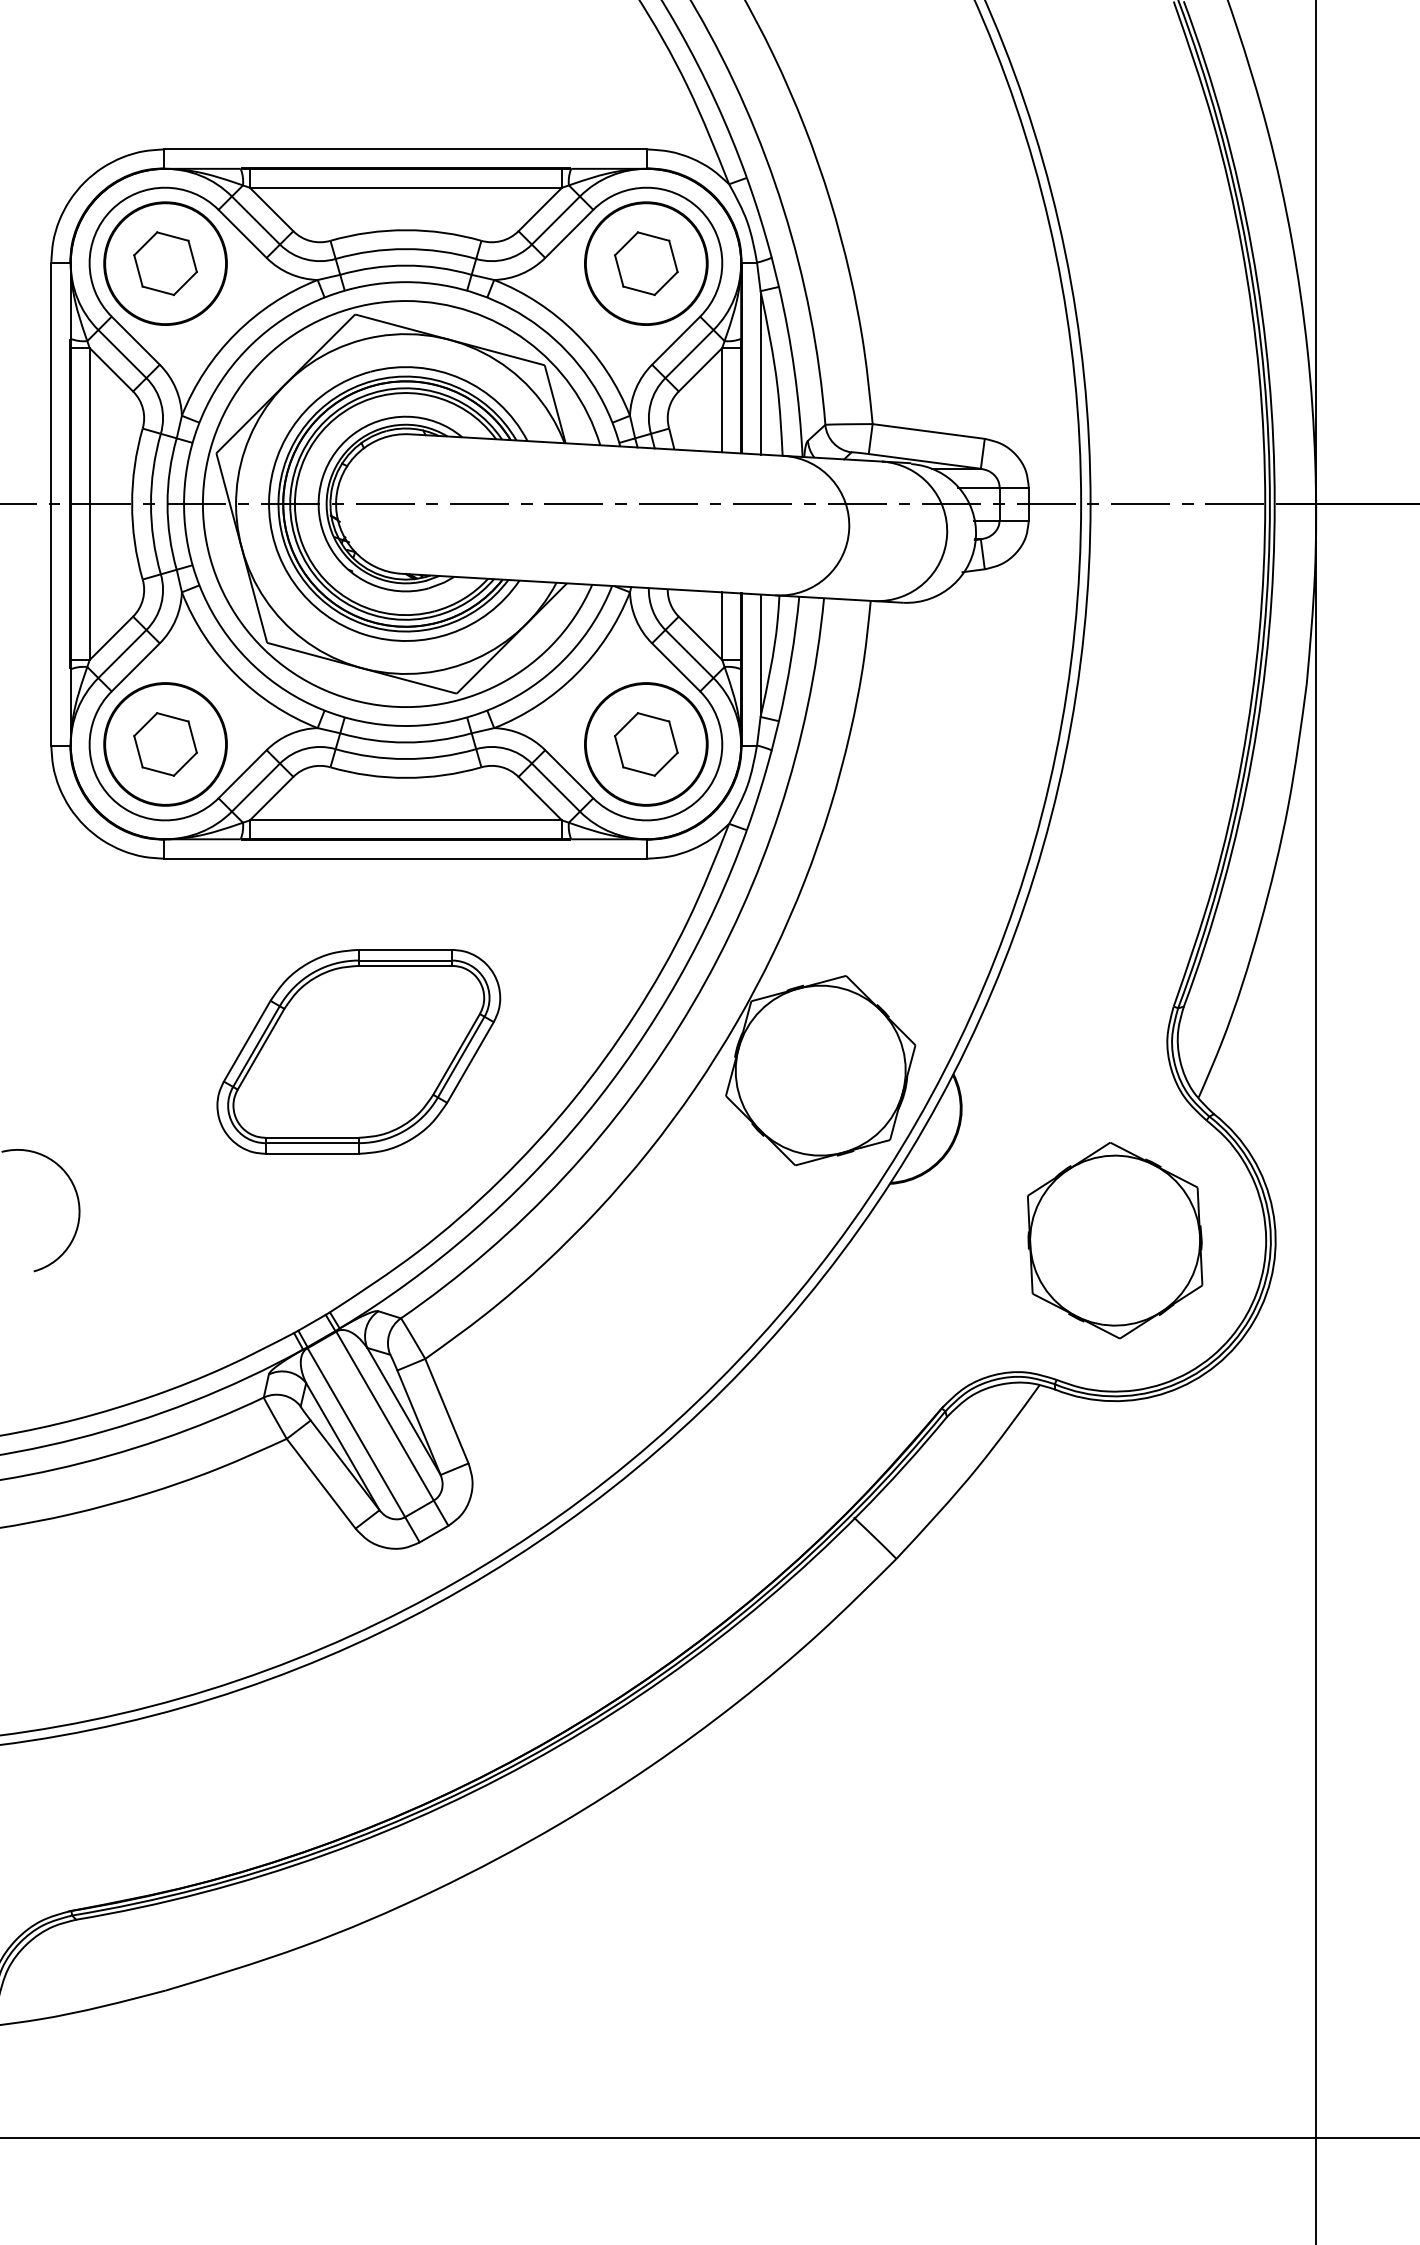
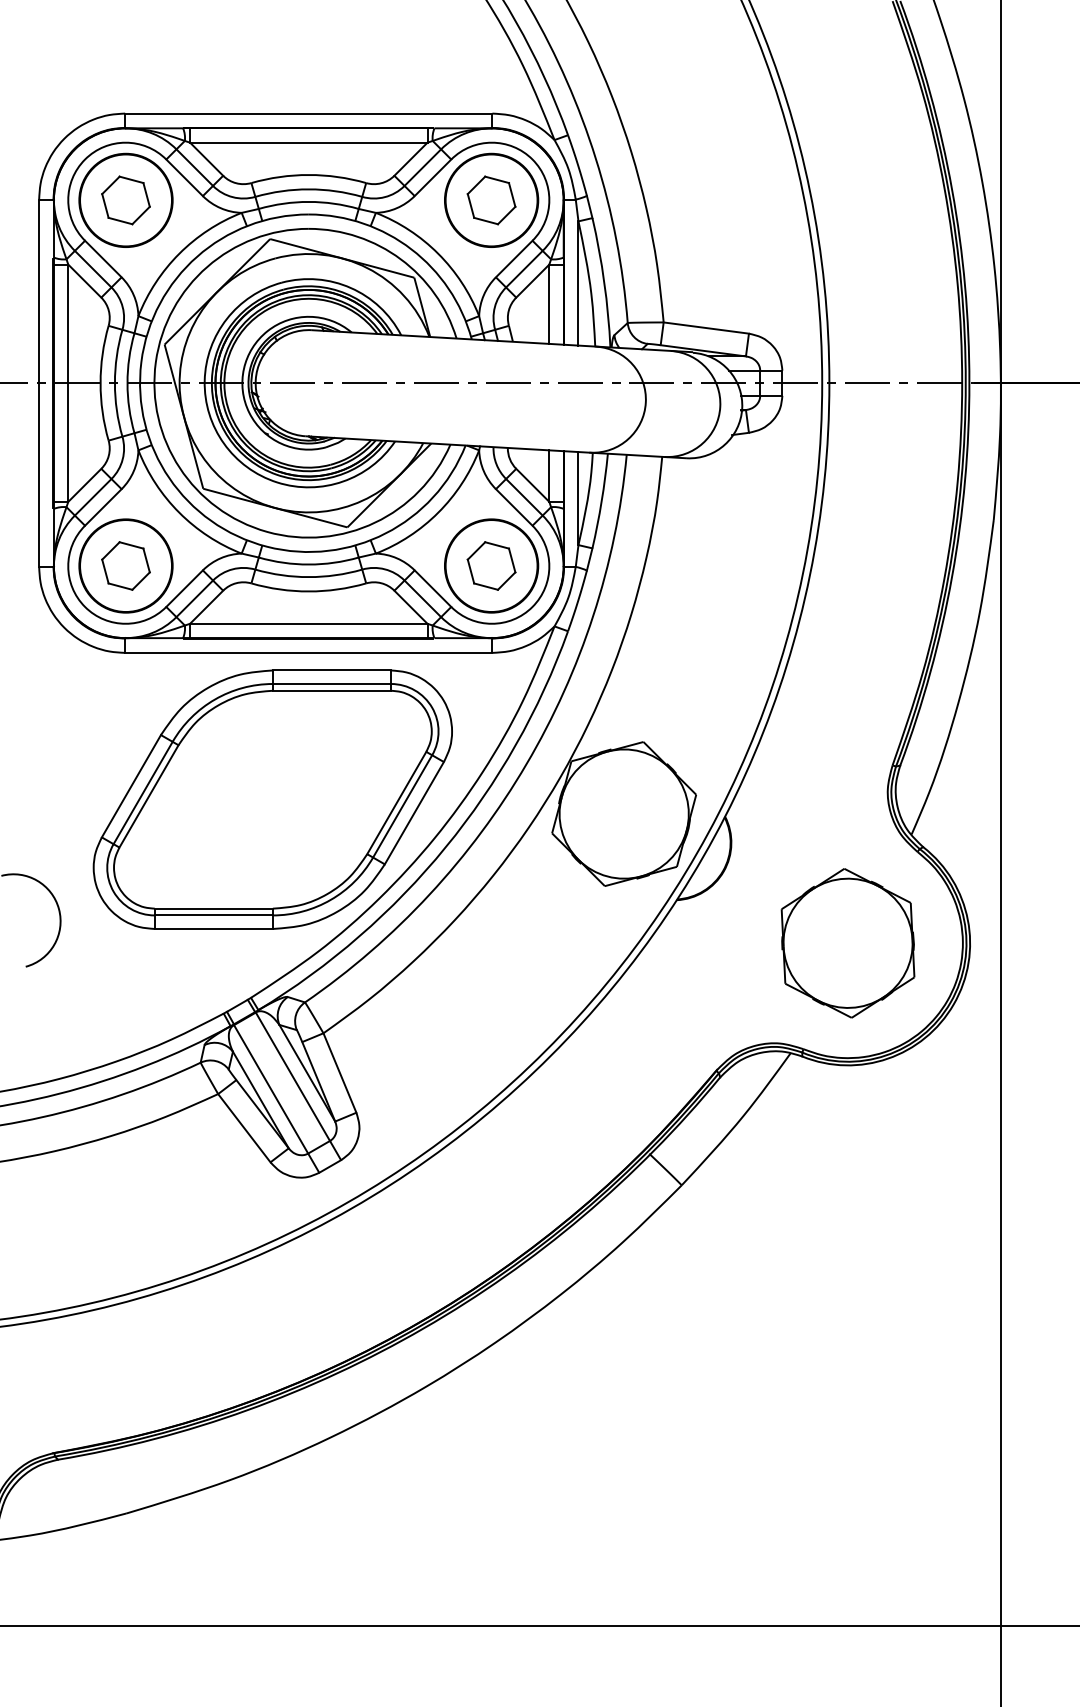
part: (358, 1051) -> (272, 799), size x1.67

